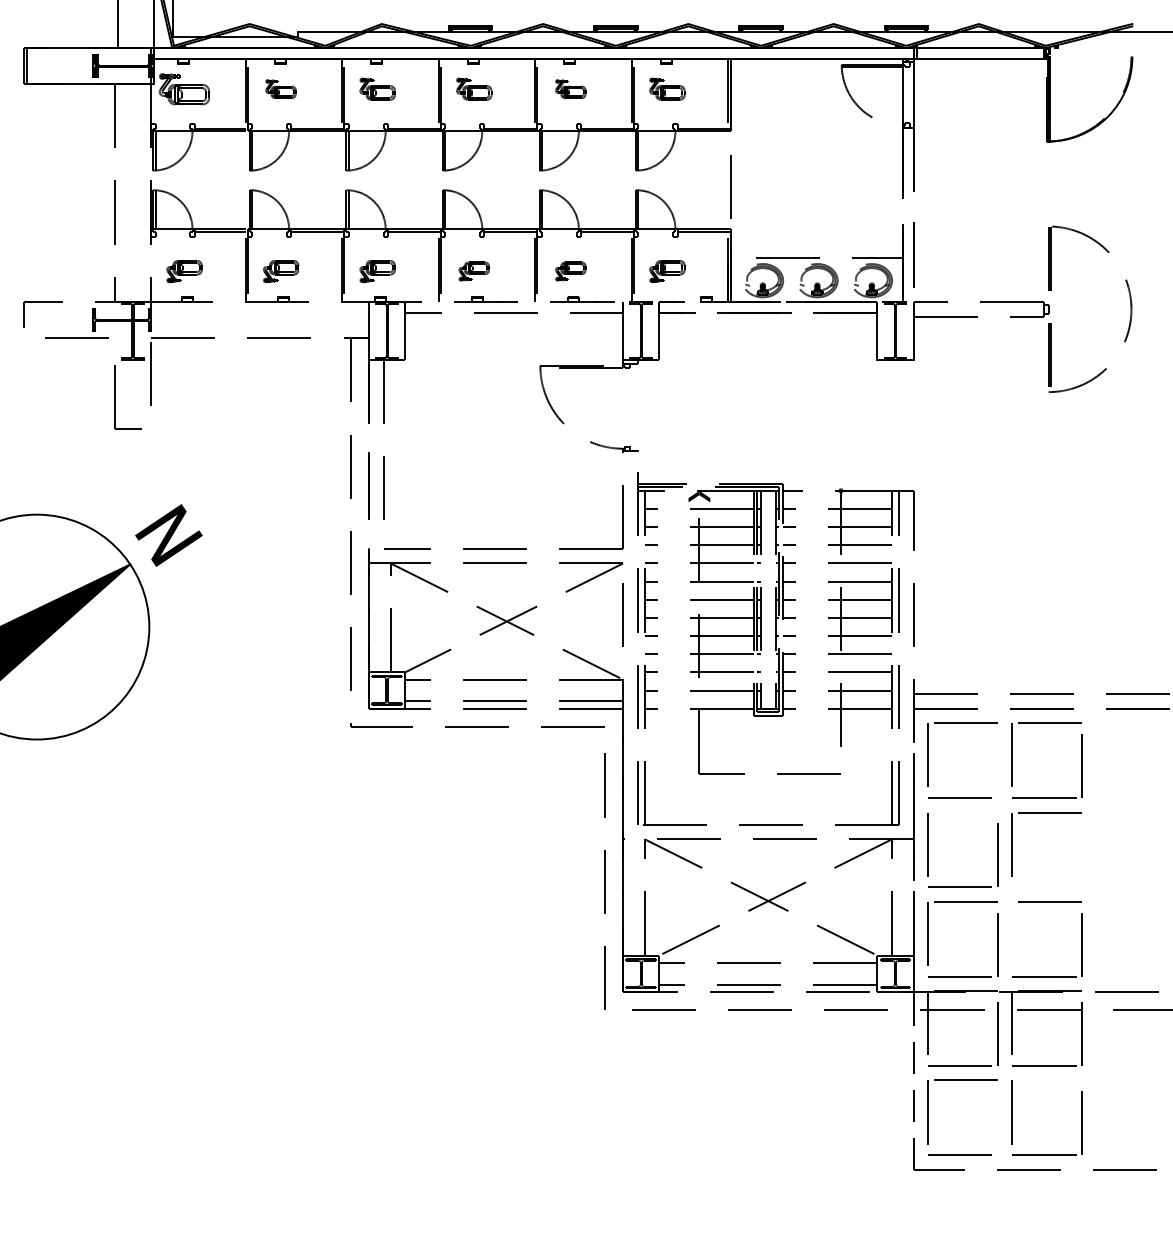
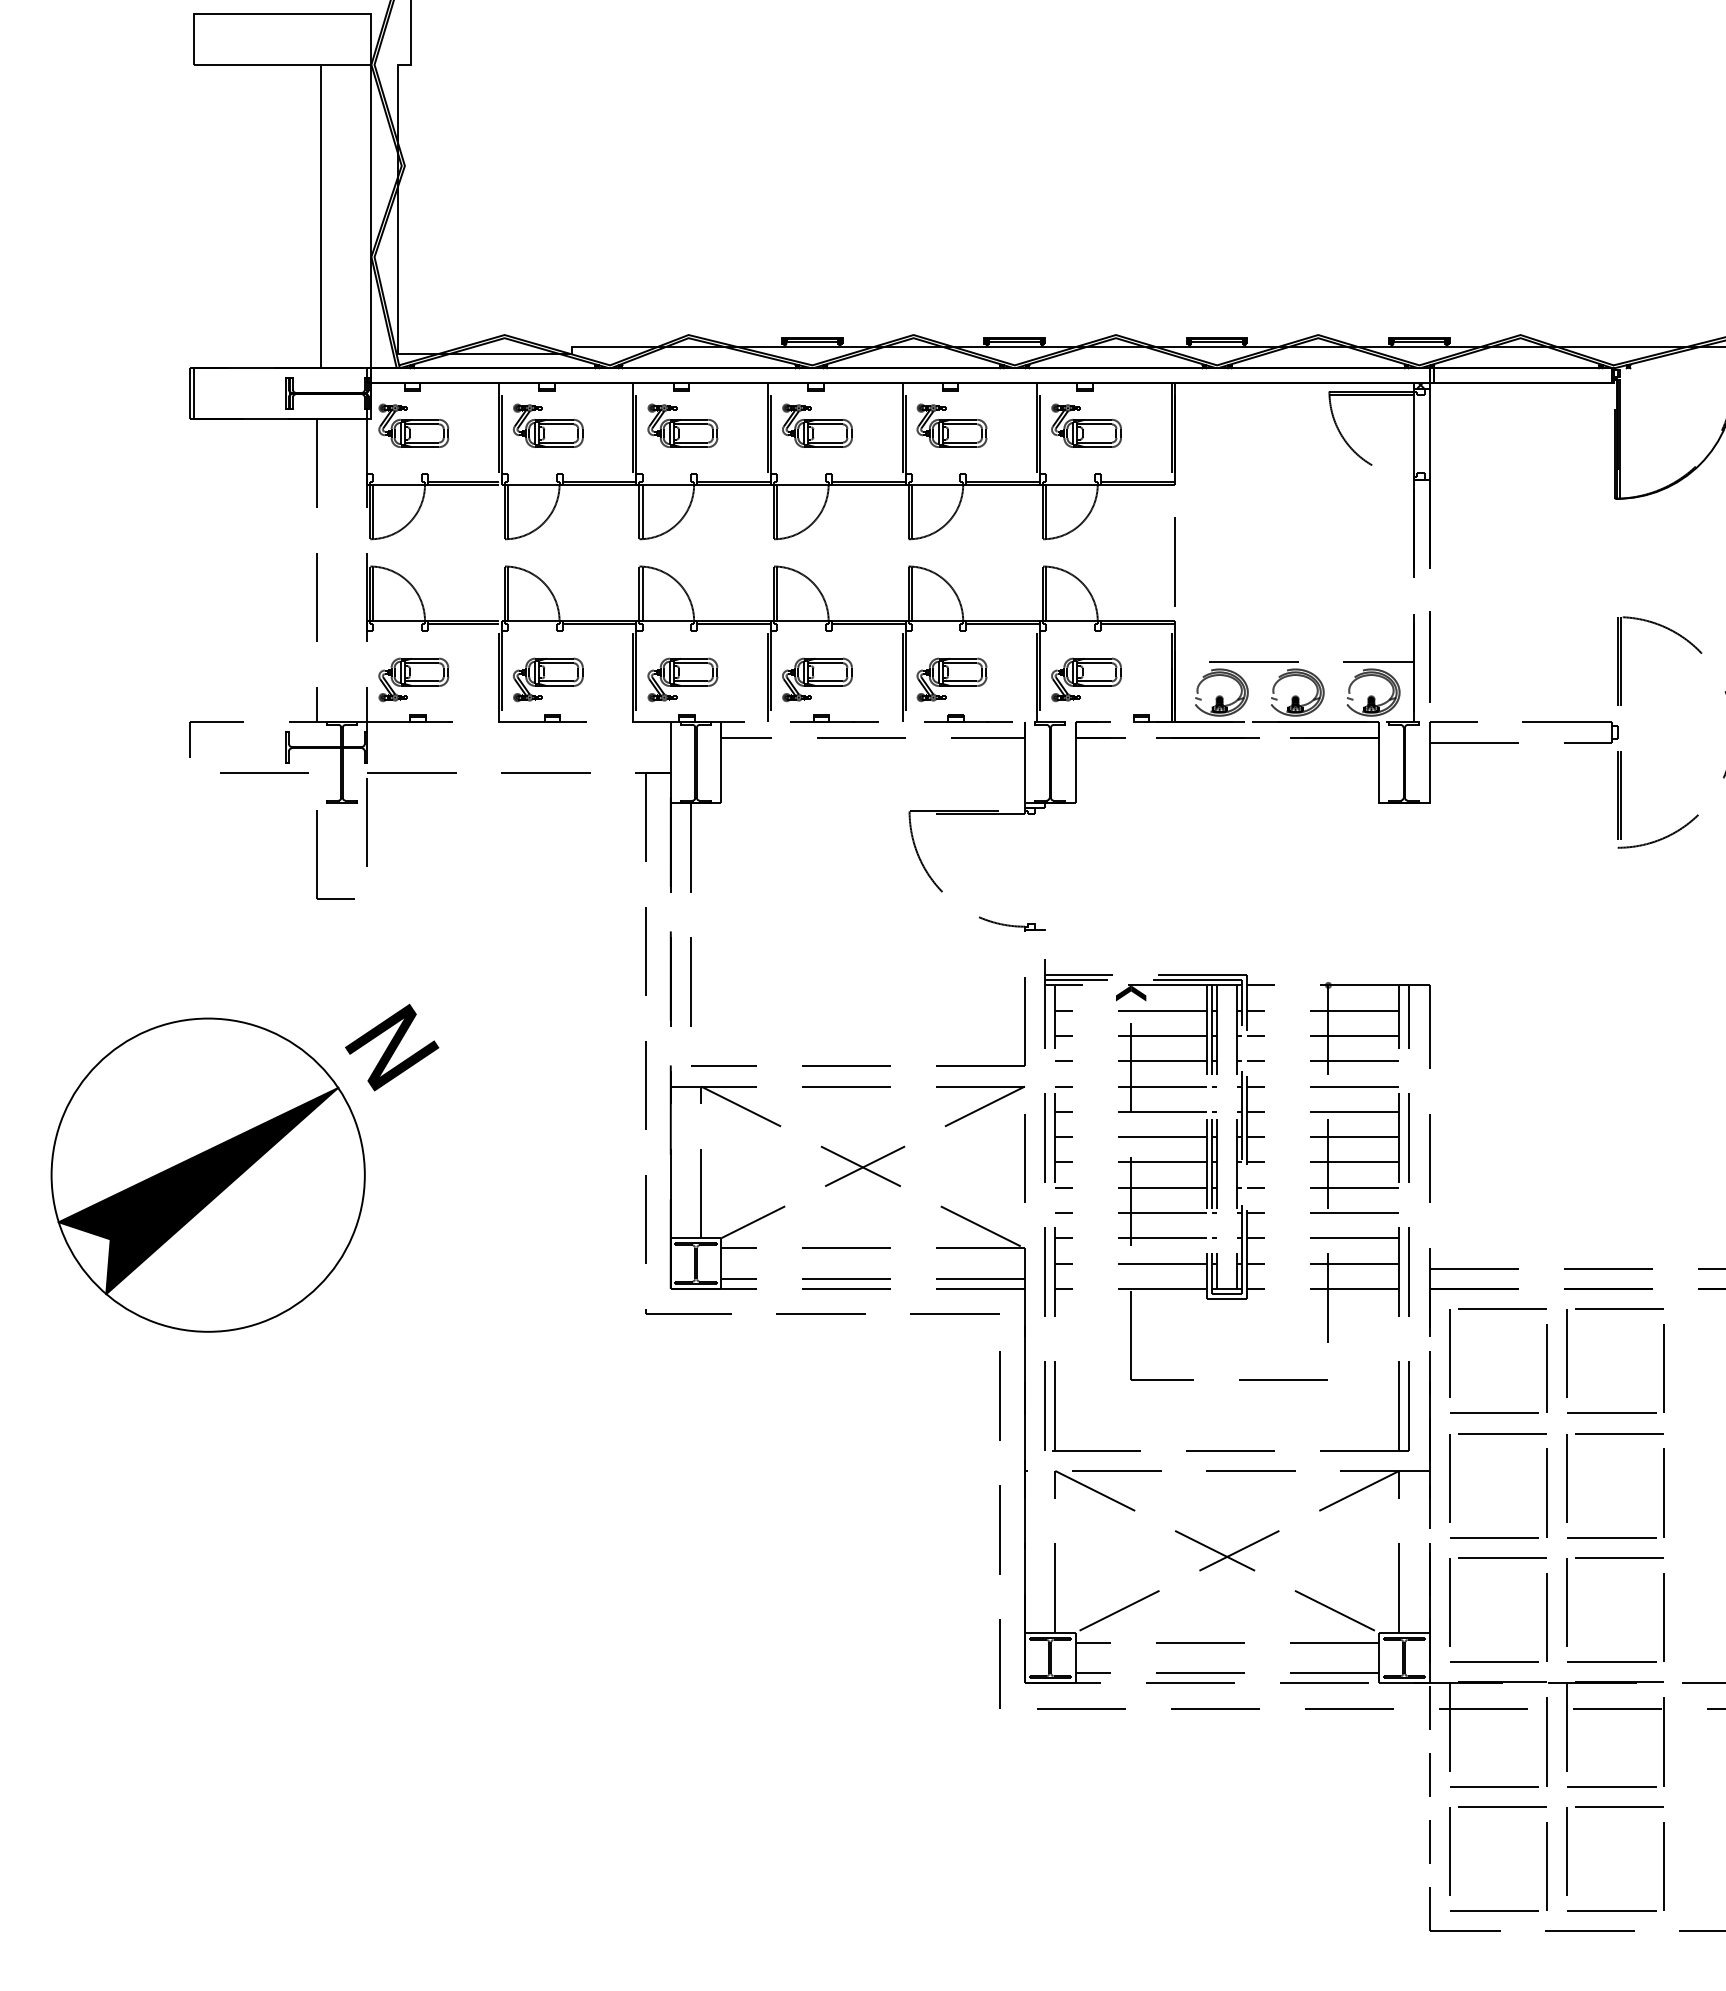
part: (280, 88) -> (547, 425), size x1.67
part: (377, 88) -> (682, 425), size x1.43
part: (474, 88) -> (817, 425), size x1.43
part: (570, 88) -> (951, 425), size x1.67
part: (667, 88) -> (1086, 425), size x1.43
part: (184, 271) -> (413, 679), size x1.43
part: (281, 271) -> (548, 679), size x1.43
part: (377, 271) -> (682, 679), size x1.43
part: (474, 271) -> (817, 679), size x1.67
part: (570, 271) -> (951, 679), size x1.67
part: (667, 271) -> (1086, 679), size x1.43
line: (997, 765) -> (1546, 1368), added
line: (965, 812) -> (1502, 1433), added
part: (1047, 887) -> (1615, 1537), added
line: (1011, 933) -> (1566, 1602), added
line: (1049, 1080) -> (1619, 1806), added
line: (997, 1123) -> (1546, 1866), added

